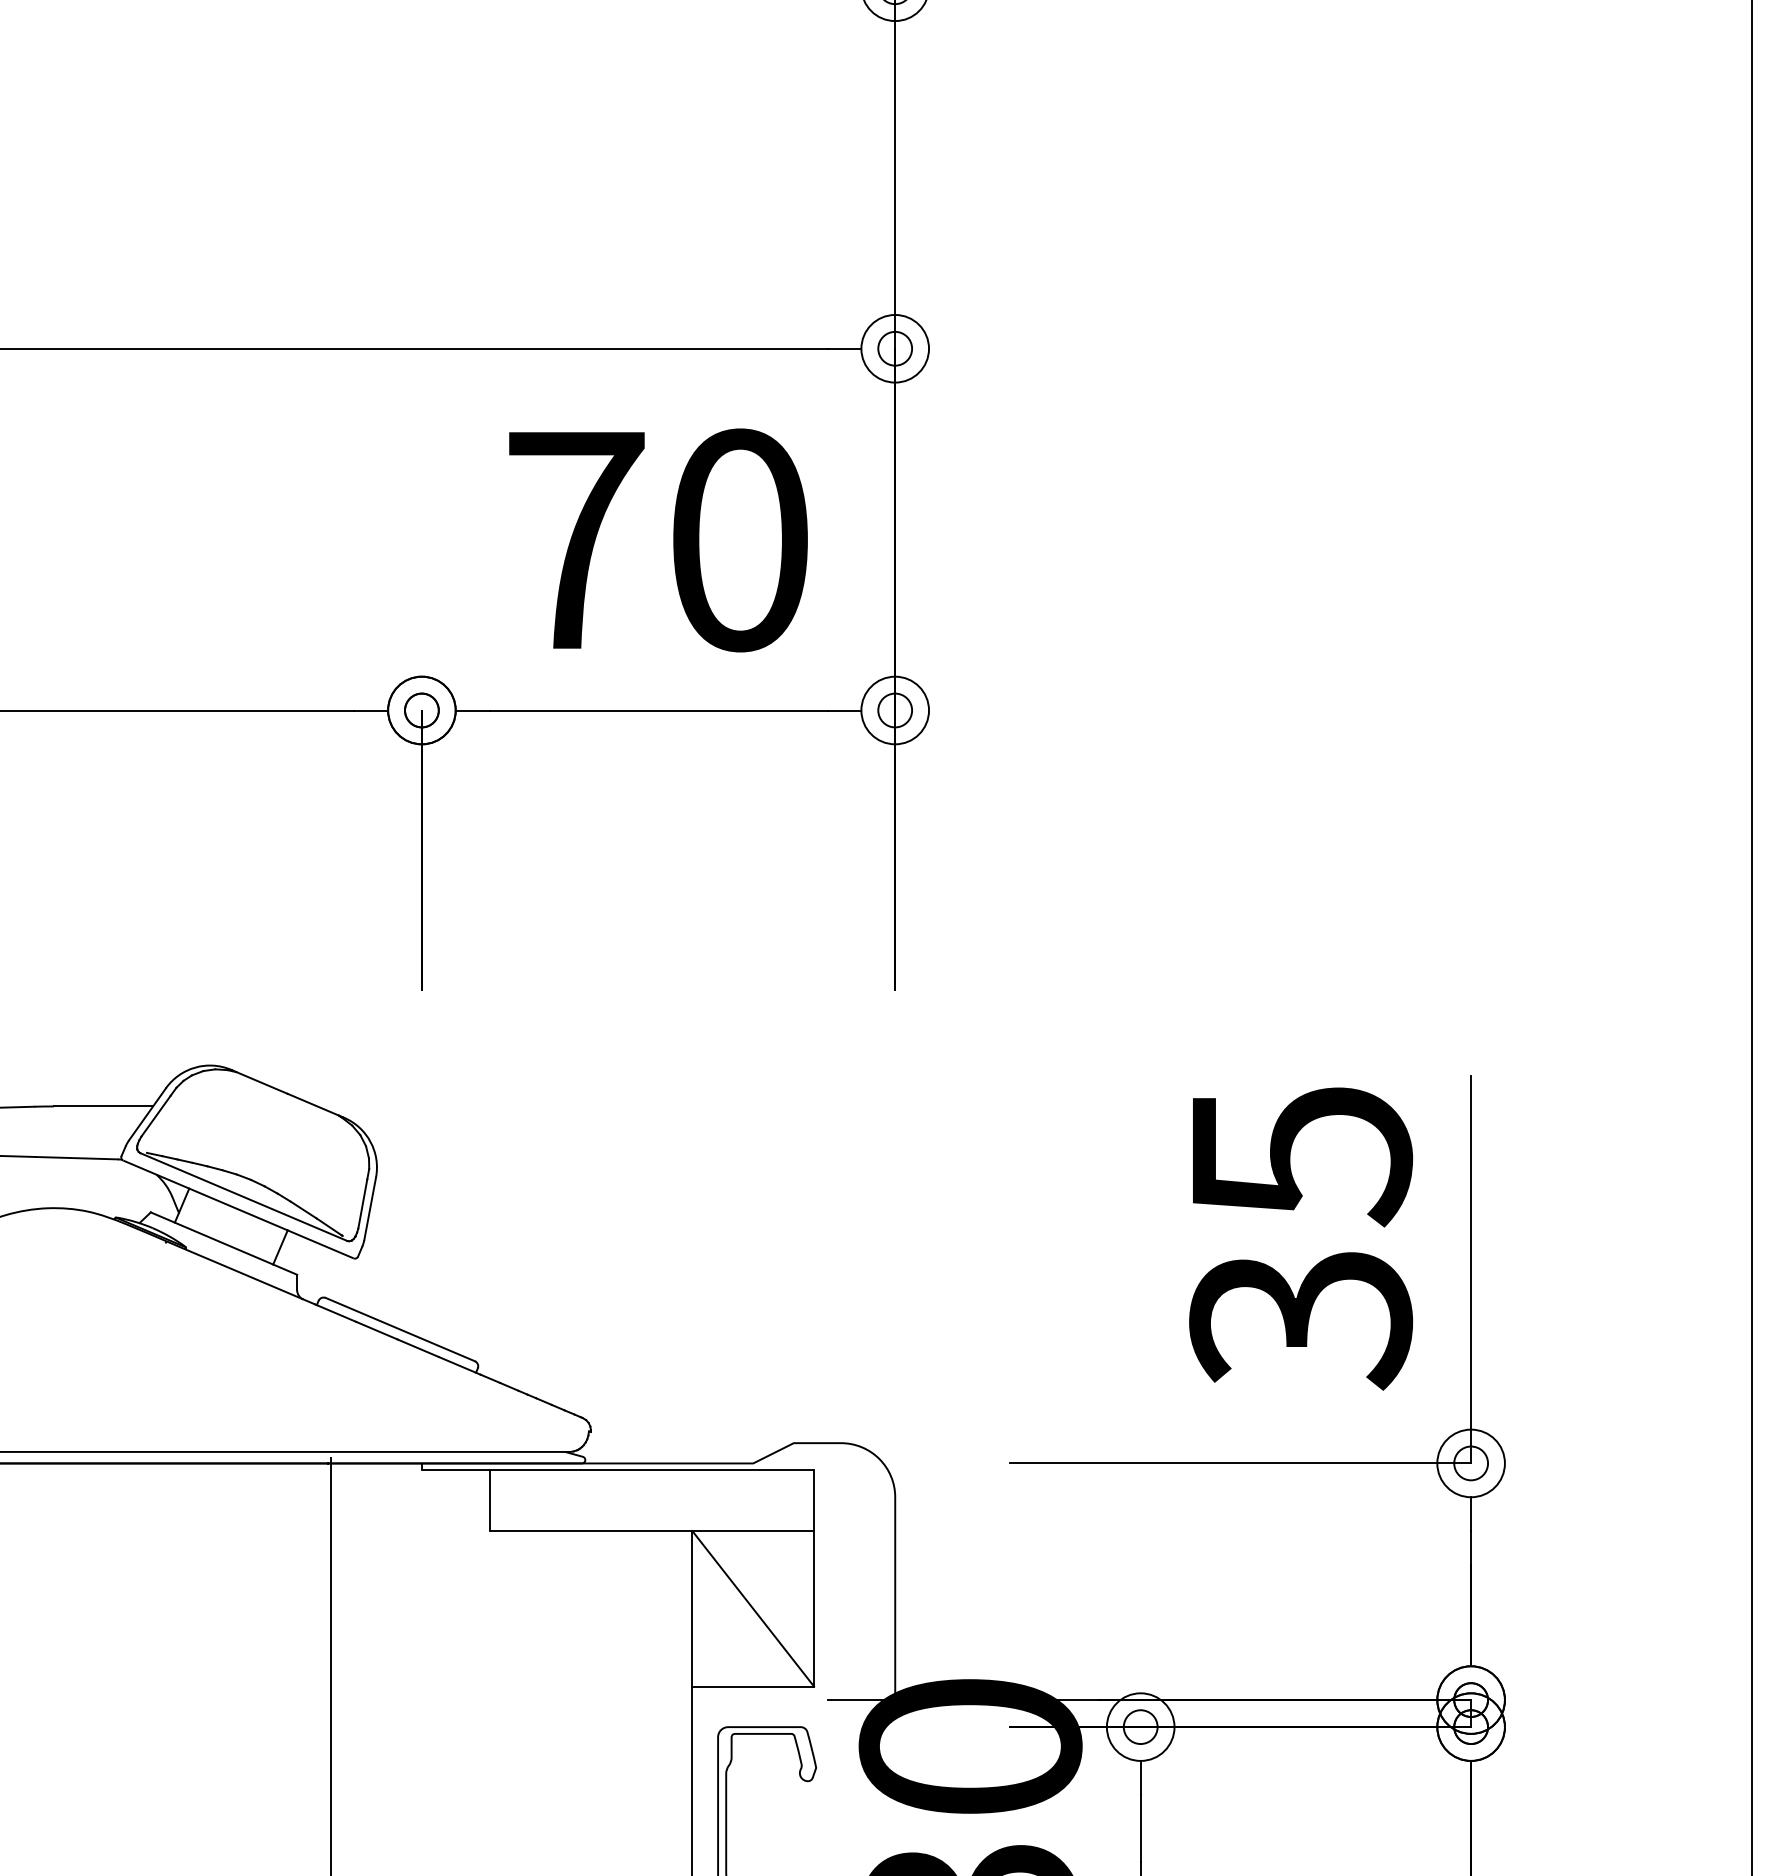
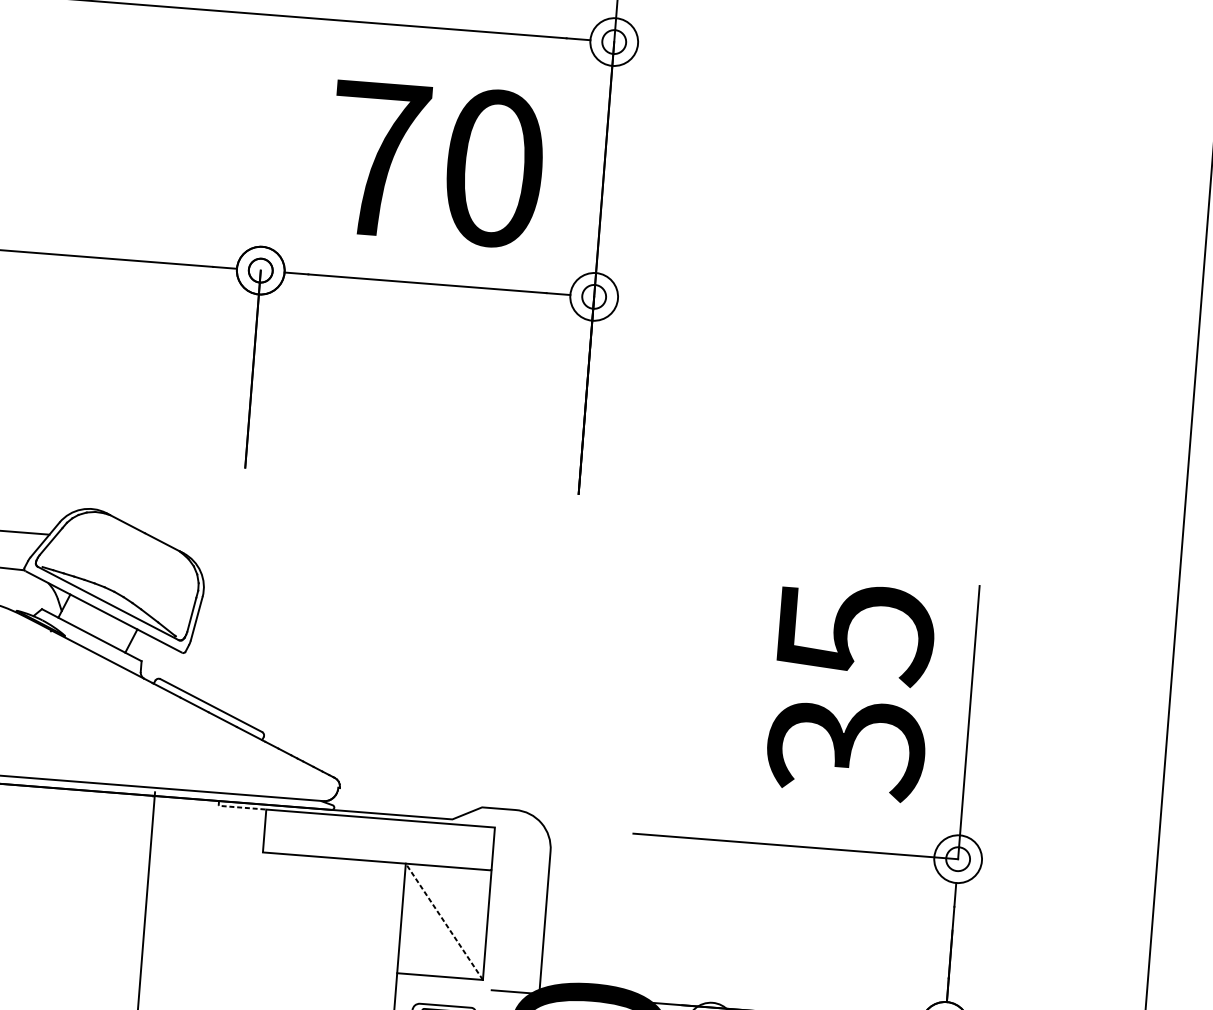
line: (451, 1470) -> (239, 807), solid -> dashed
line: (753, 1608) -> (444, 921), solid -> dashed

